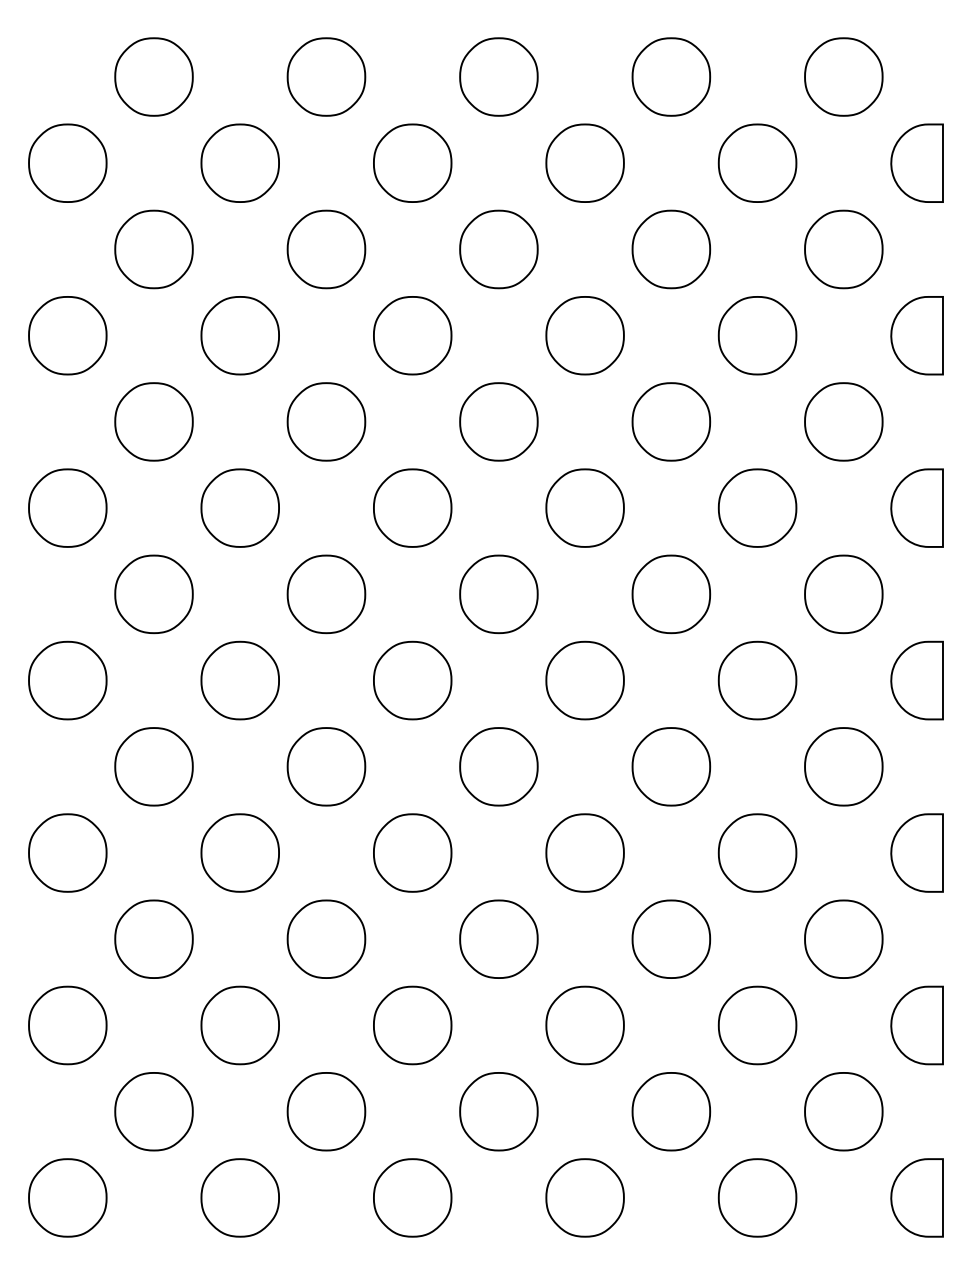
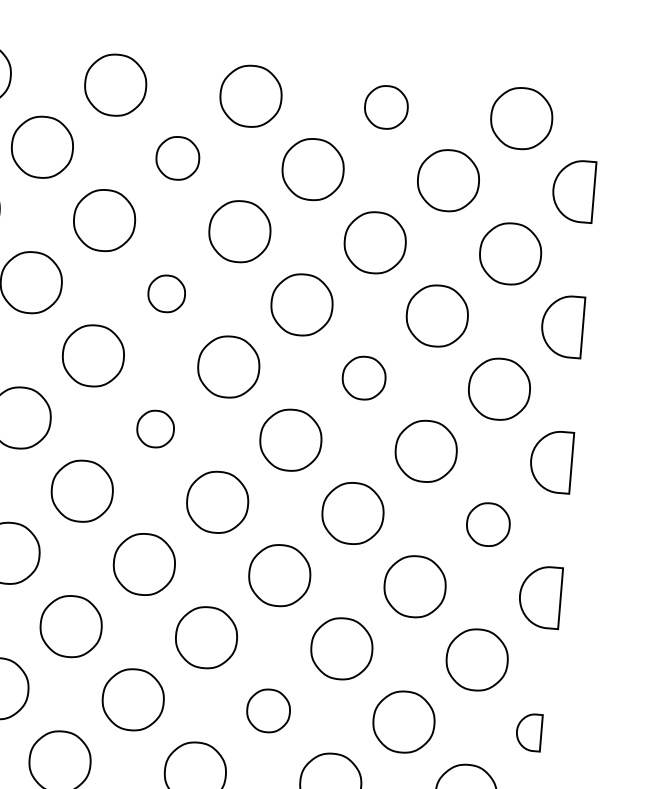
part: (671, 76) -> (386, 107), size x0.7
part: (412, 162) -> (177, 157), size x0.7
part: (412, 335) -> (166, 293), size x0.6
part: (671, 421) -> (364, 377), size x0.7
part: (412, 507) -> (155, 428), size x0.6
part: (843, 594) -> (488, 524), size x0.7
part: (584, 852) -> (268, 710), size x0.7
part: (916, 852) -> (528, 731), size x0.6

